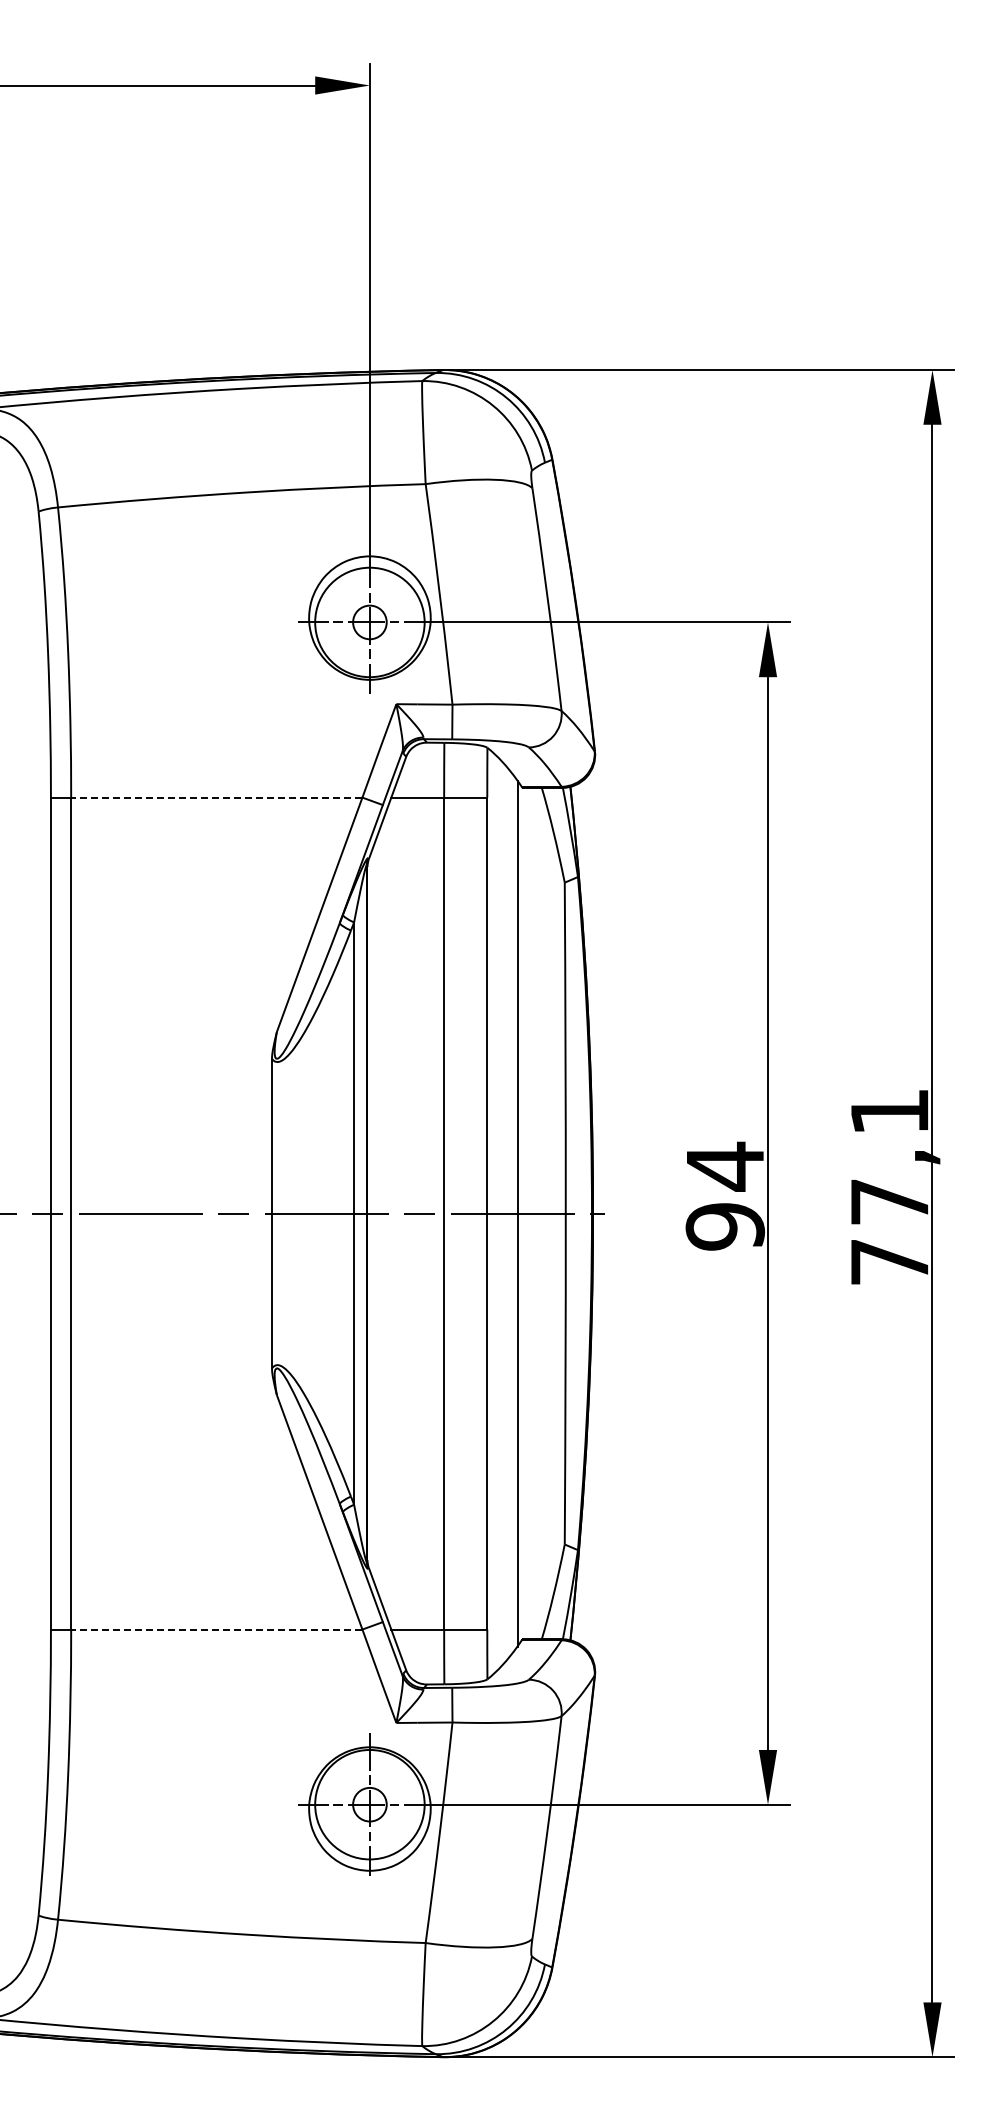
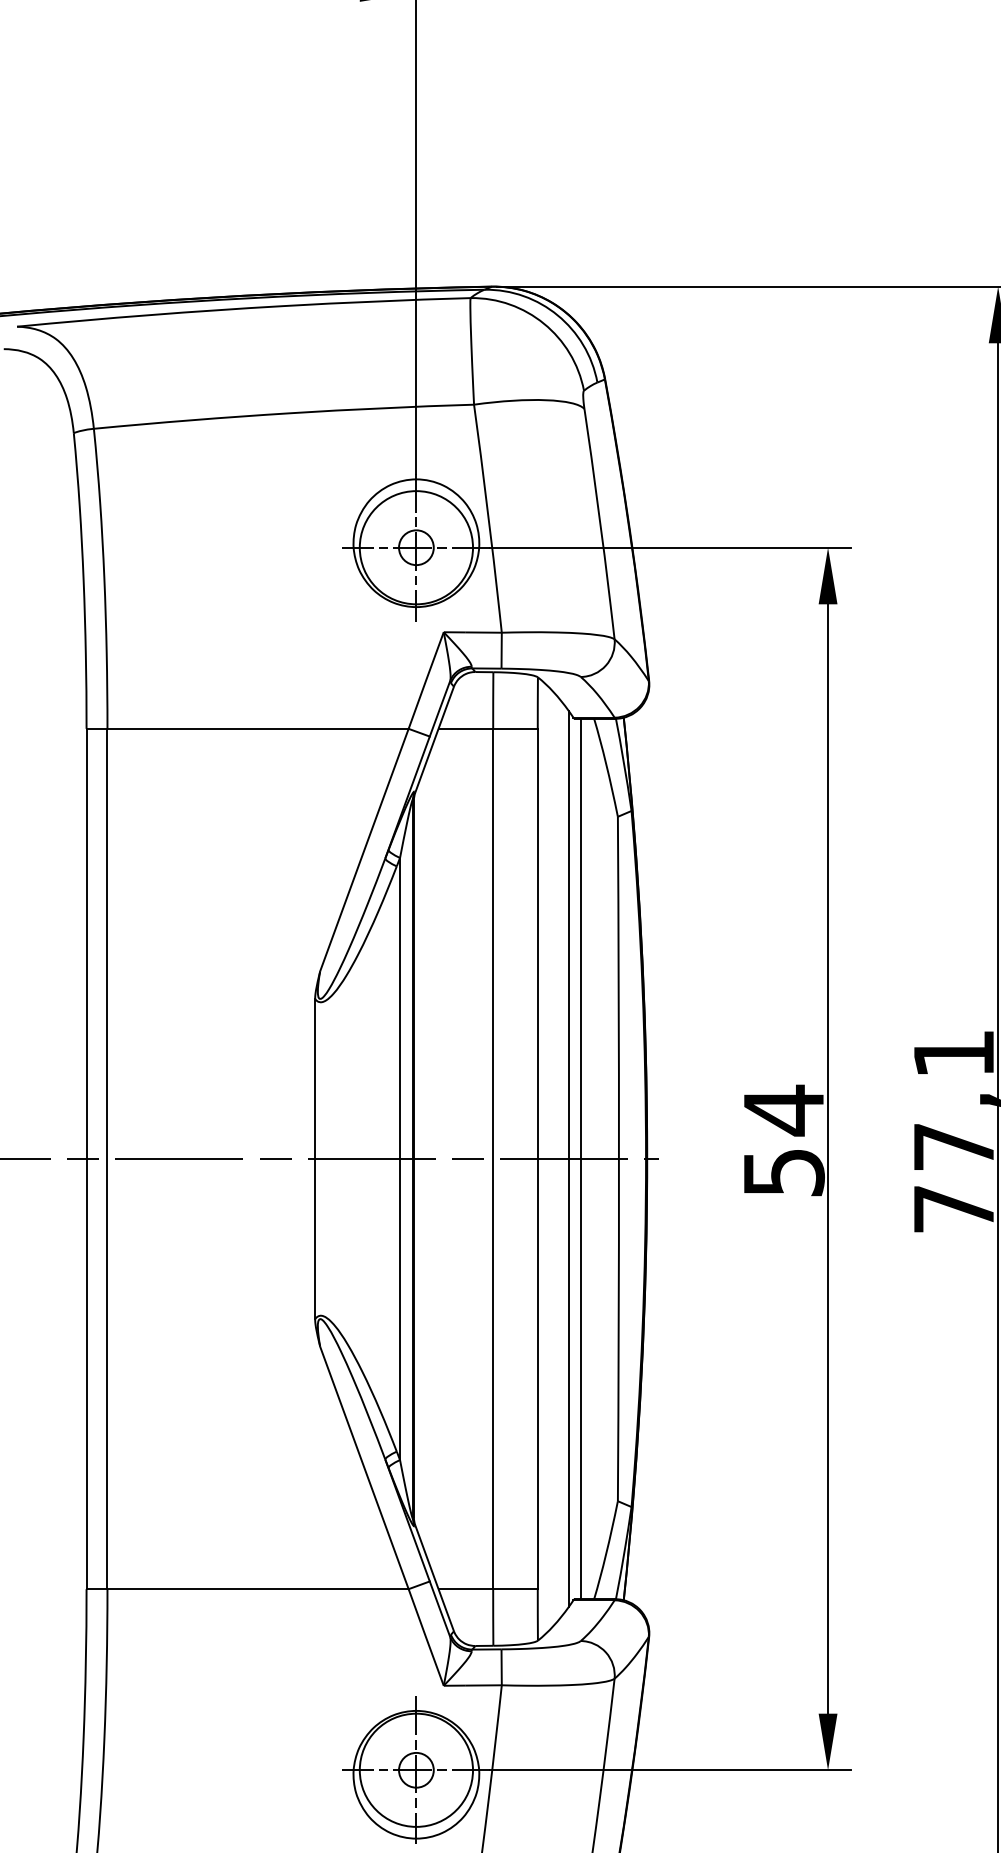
line: (216, 797) -> (257, 728), dashed -> solid
line: (528, 1213) -> (580, 1158), added
text: (724, 1226) -> (783, 1172), 94 -> 54
line: (216, 1629) -> (257, 1589), dashed -> solid

